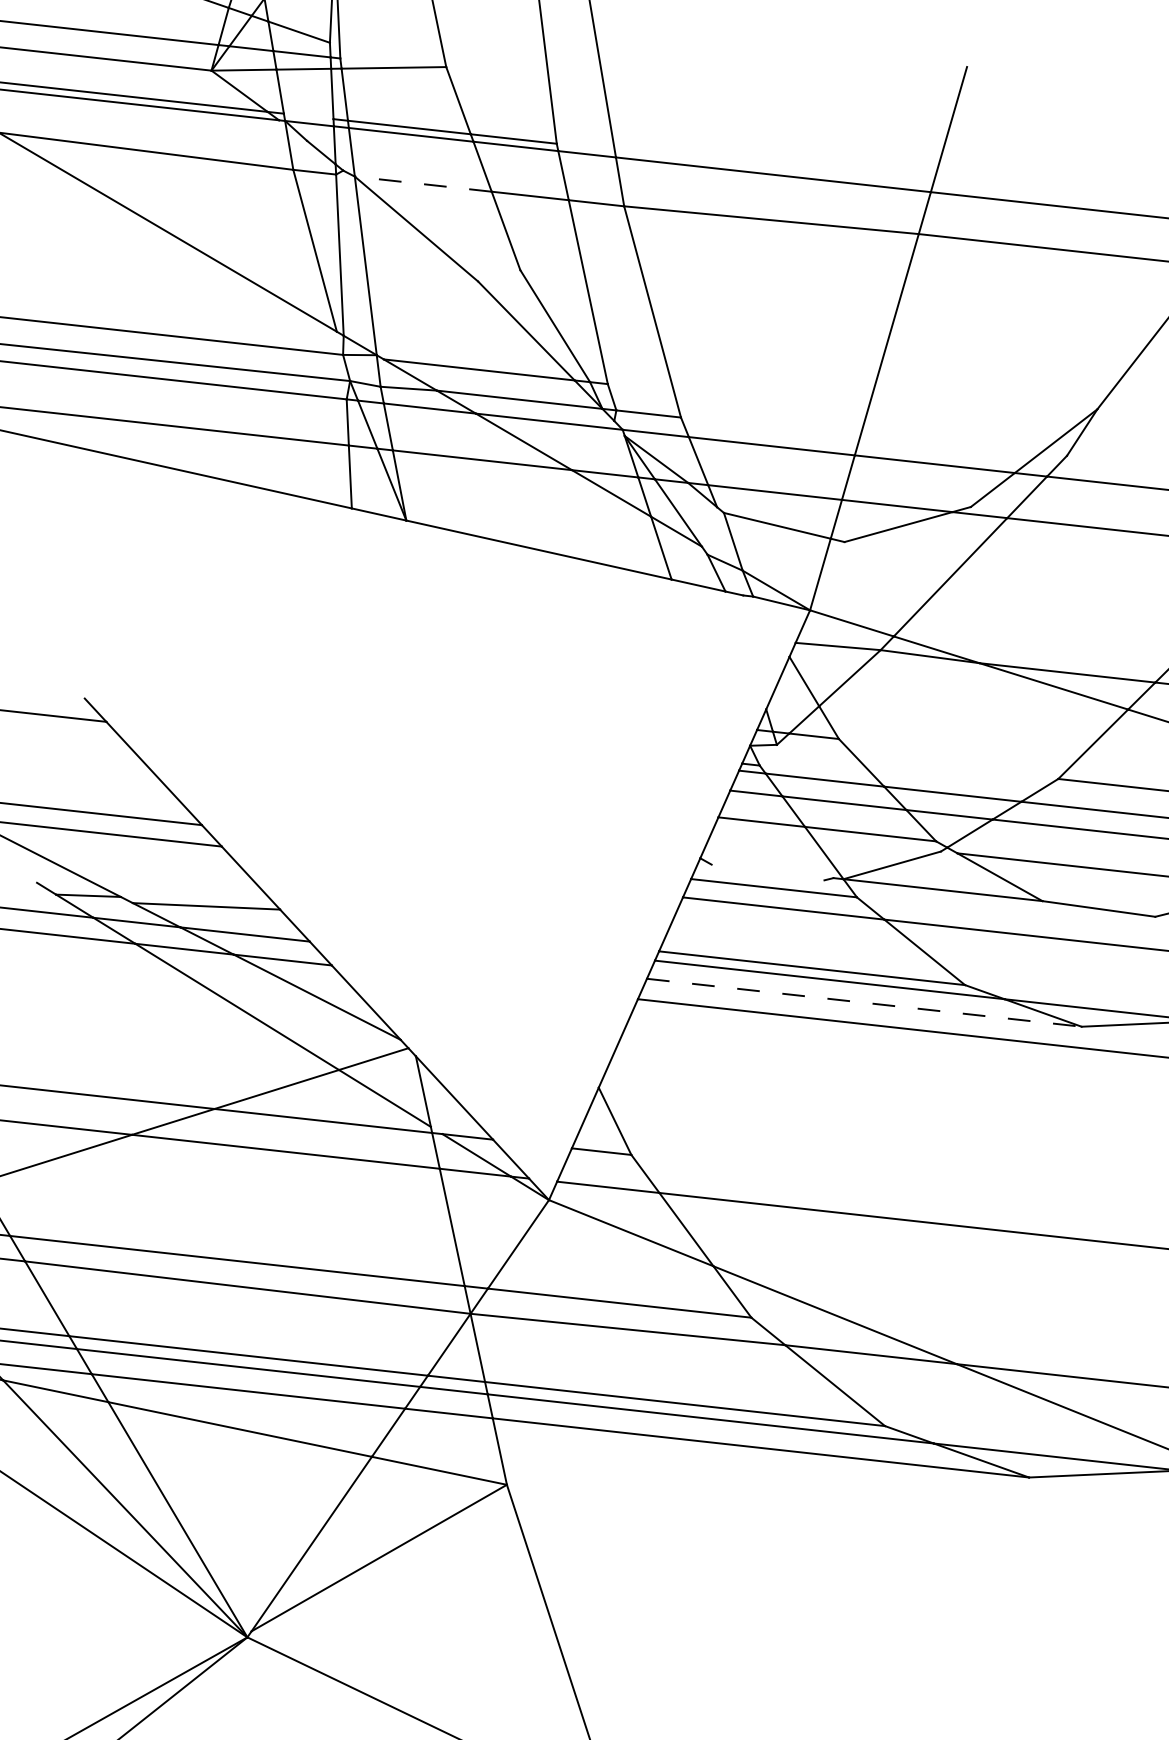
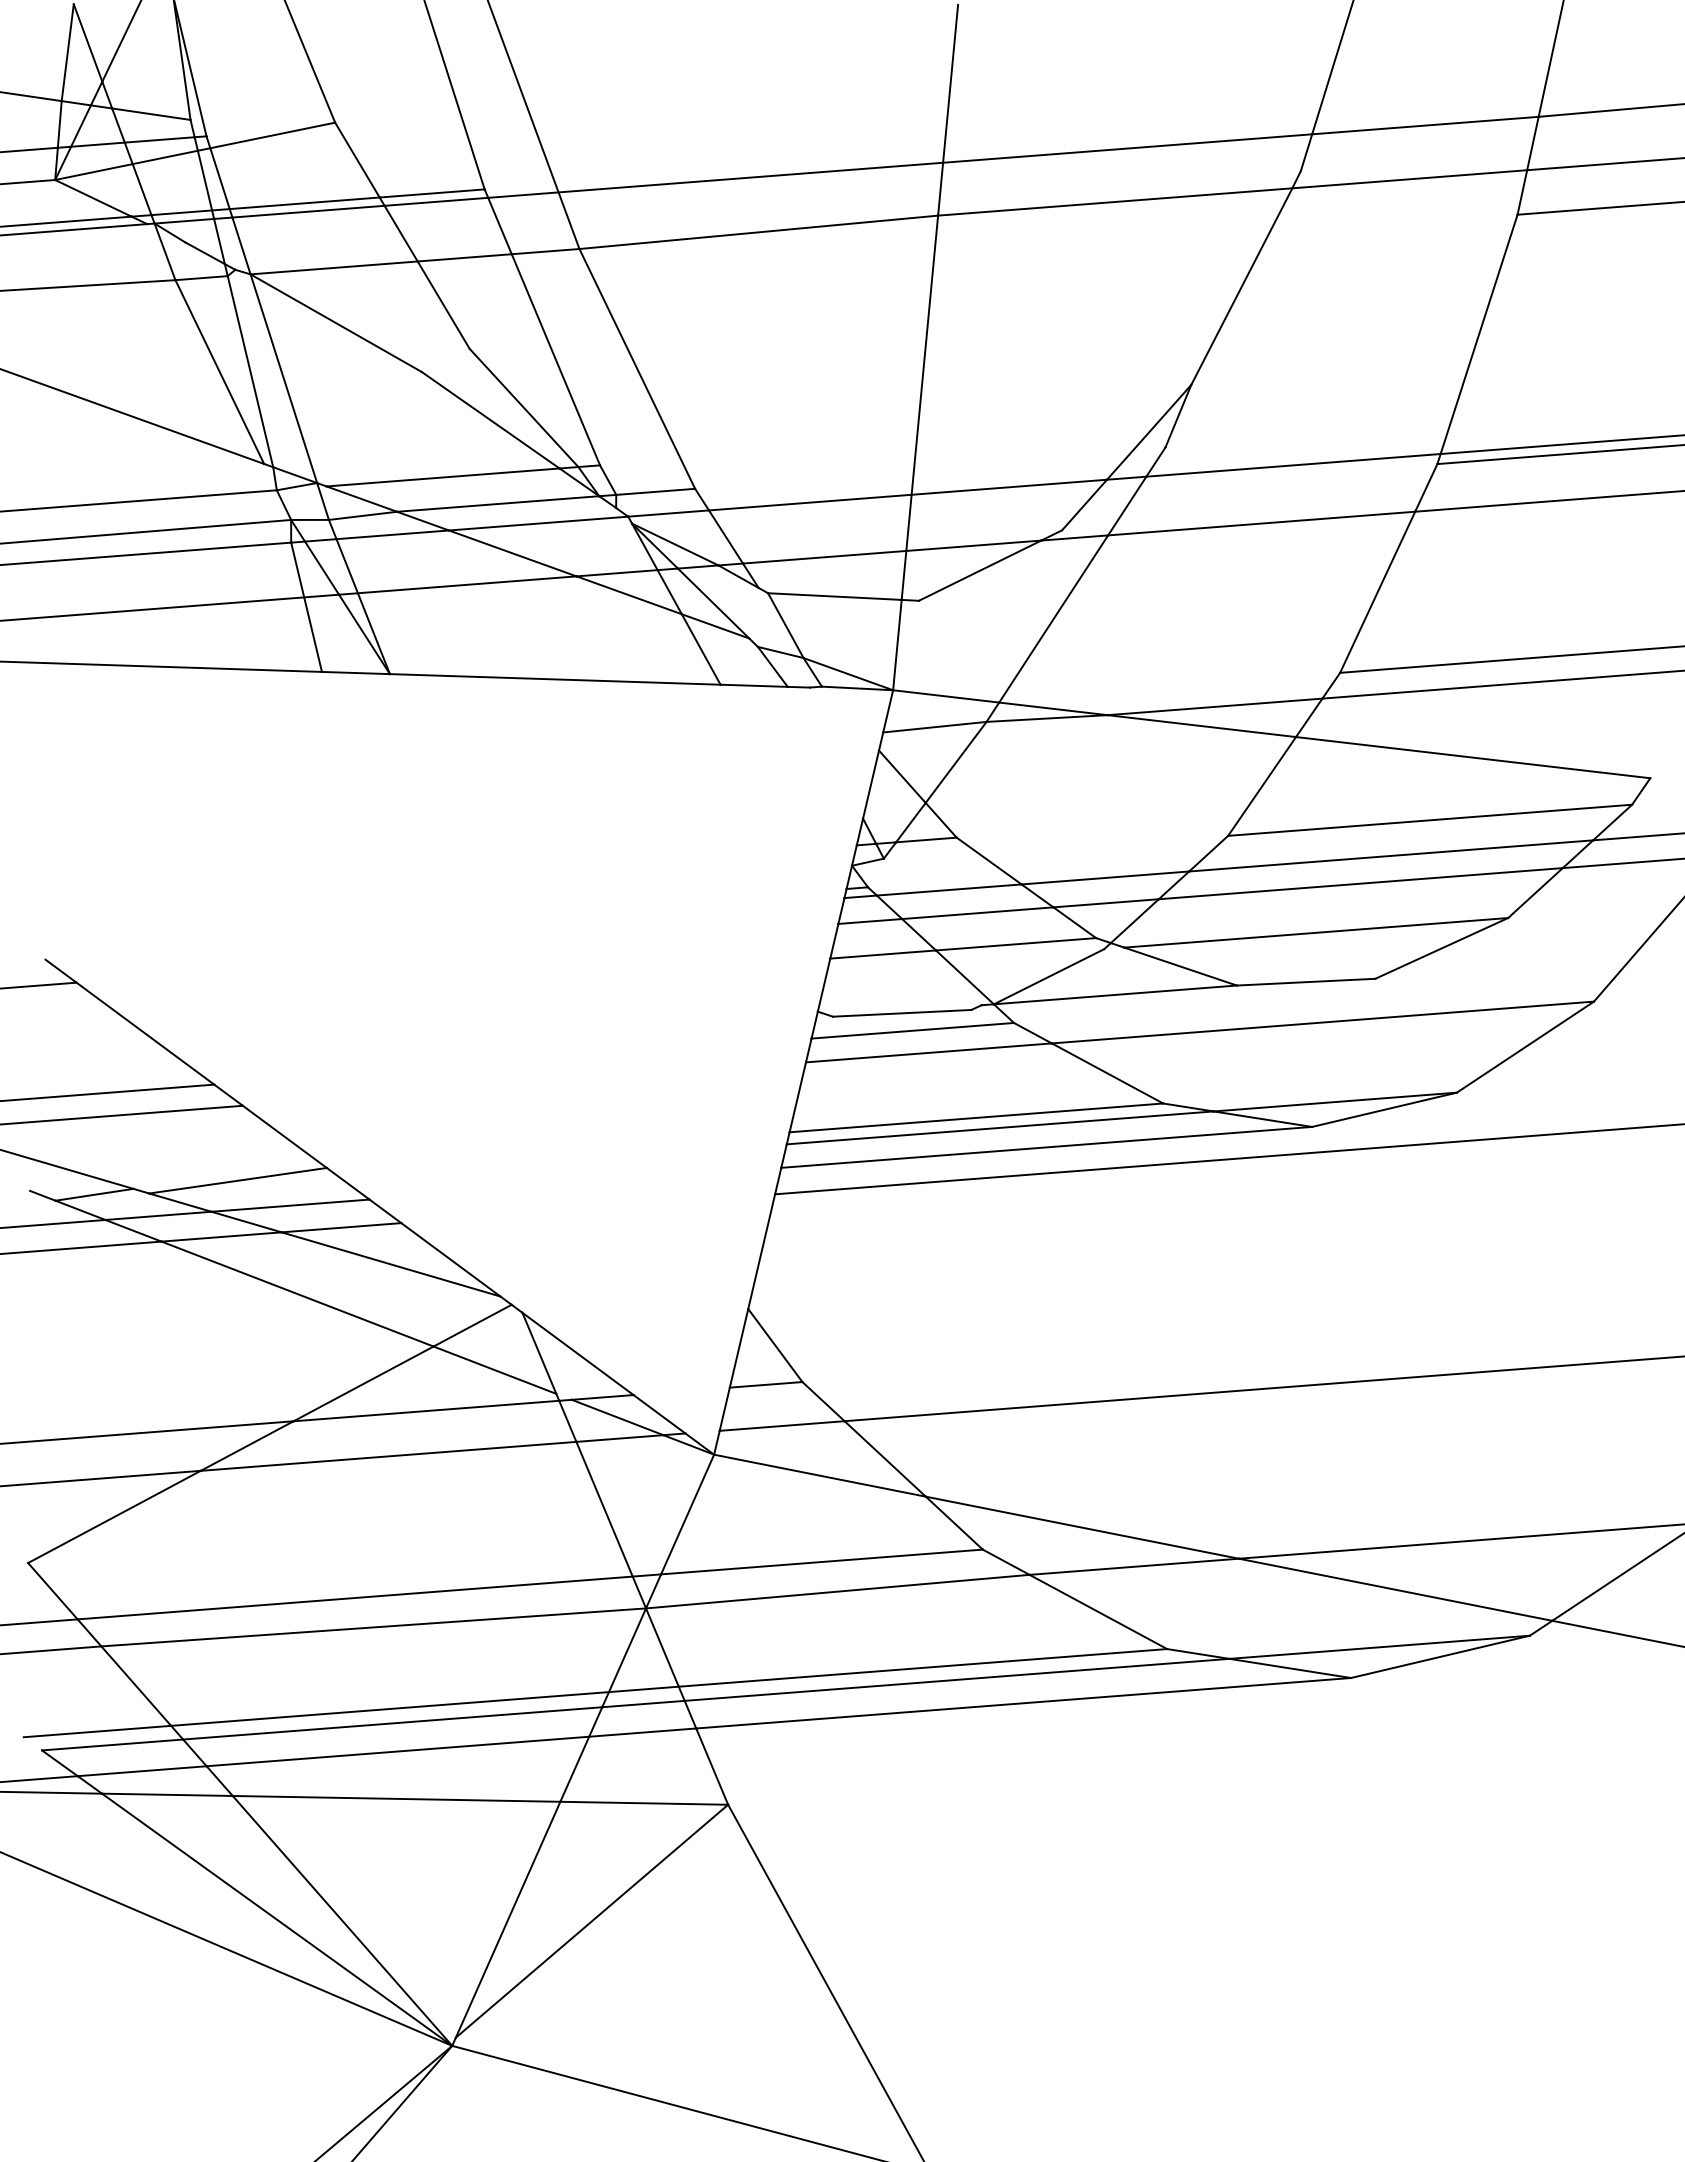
line: (308, 116) -> (181, 212), added
line: (423, 183) -> (334, 267), dashed -> solid
line: (767, 871) -> (901, 1012), added
line: (864, 1002) -> (1047, 1147), dashed -> solid

